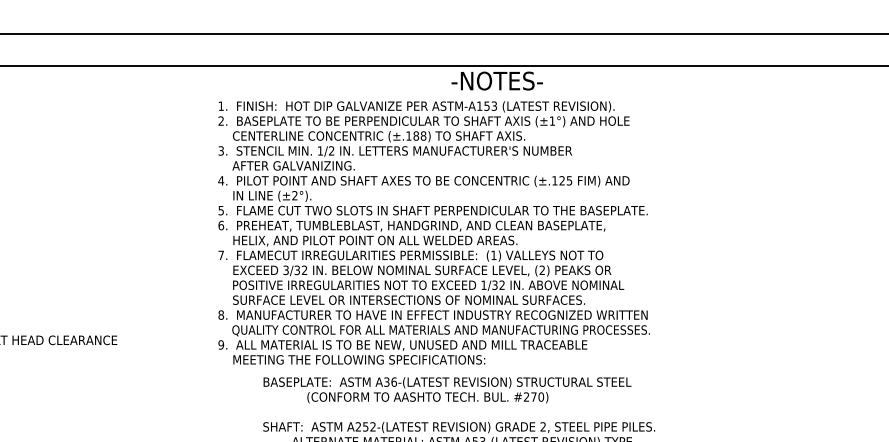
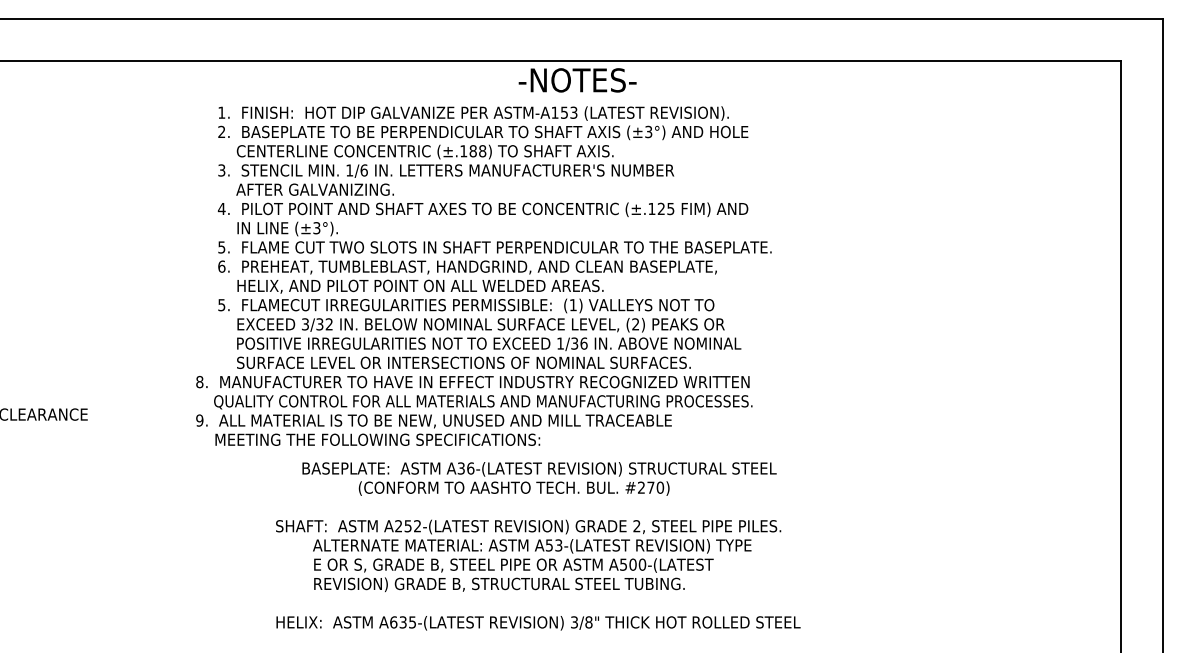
text: (552, 120) -> (648, 131), (±1°) -> (±3°)
text: (331, 150) -> (363, 170), 1/2 -> 1/6
text: (294, 195) -> (316, 228), (±2°). -> (±3°).
text: (220, 255) -> (221, 305), 7. -> 5.
text: (501, 285) -> (583, 343), 1/32 -> 1/36
text: (434, 337) -> (474, 410), moved
text: (447, 389) -> (539, 478), moved

